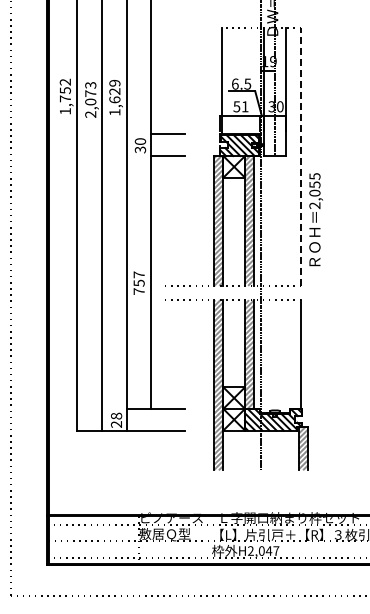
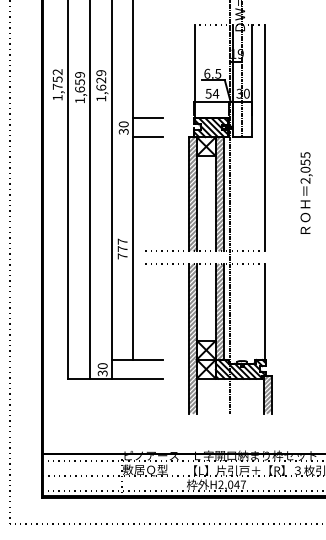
text: (90, 99) -> (79, 87), 2,073 -> 1,659
text: (244, 106) -> (215, 93), 51 -> 54
line: (301, 157) -> (265, 138), dashed -> solid
text: (315, 219) -> (306, 192), moved
text: (138, 282) -> (122, 248), 757 -> 777
text: (116, 419) -> (102, 369), 28 -> 30

